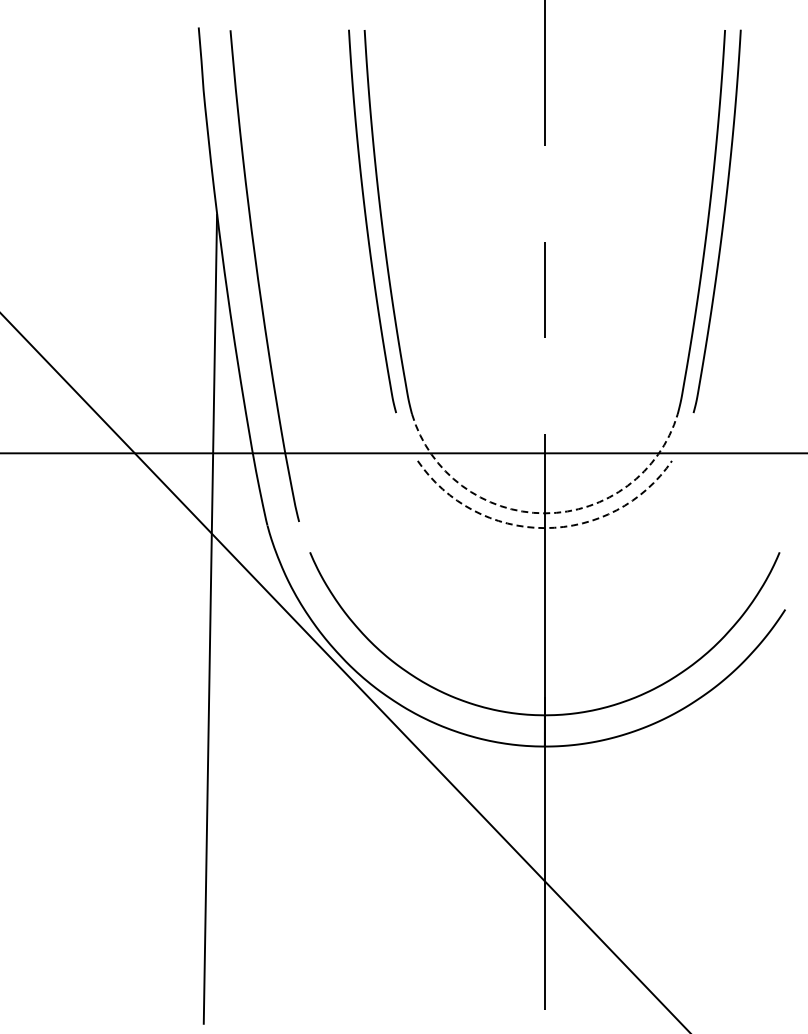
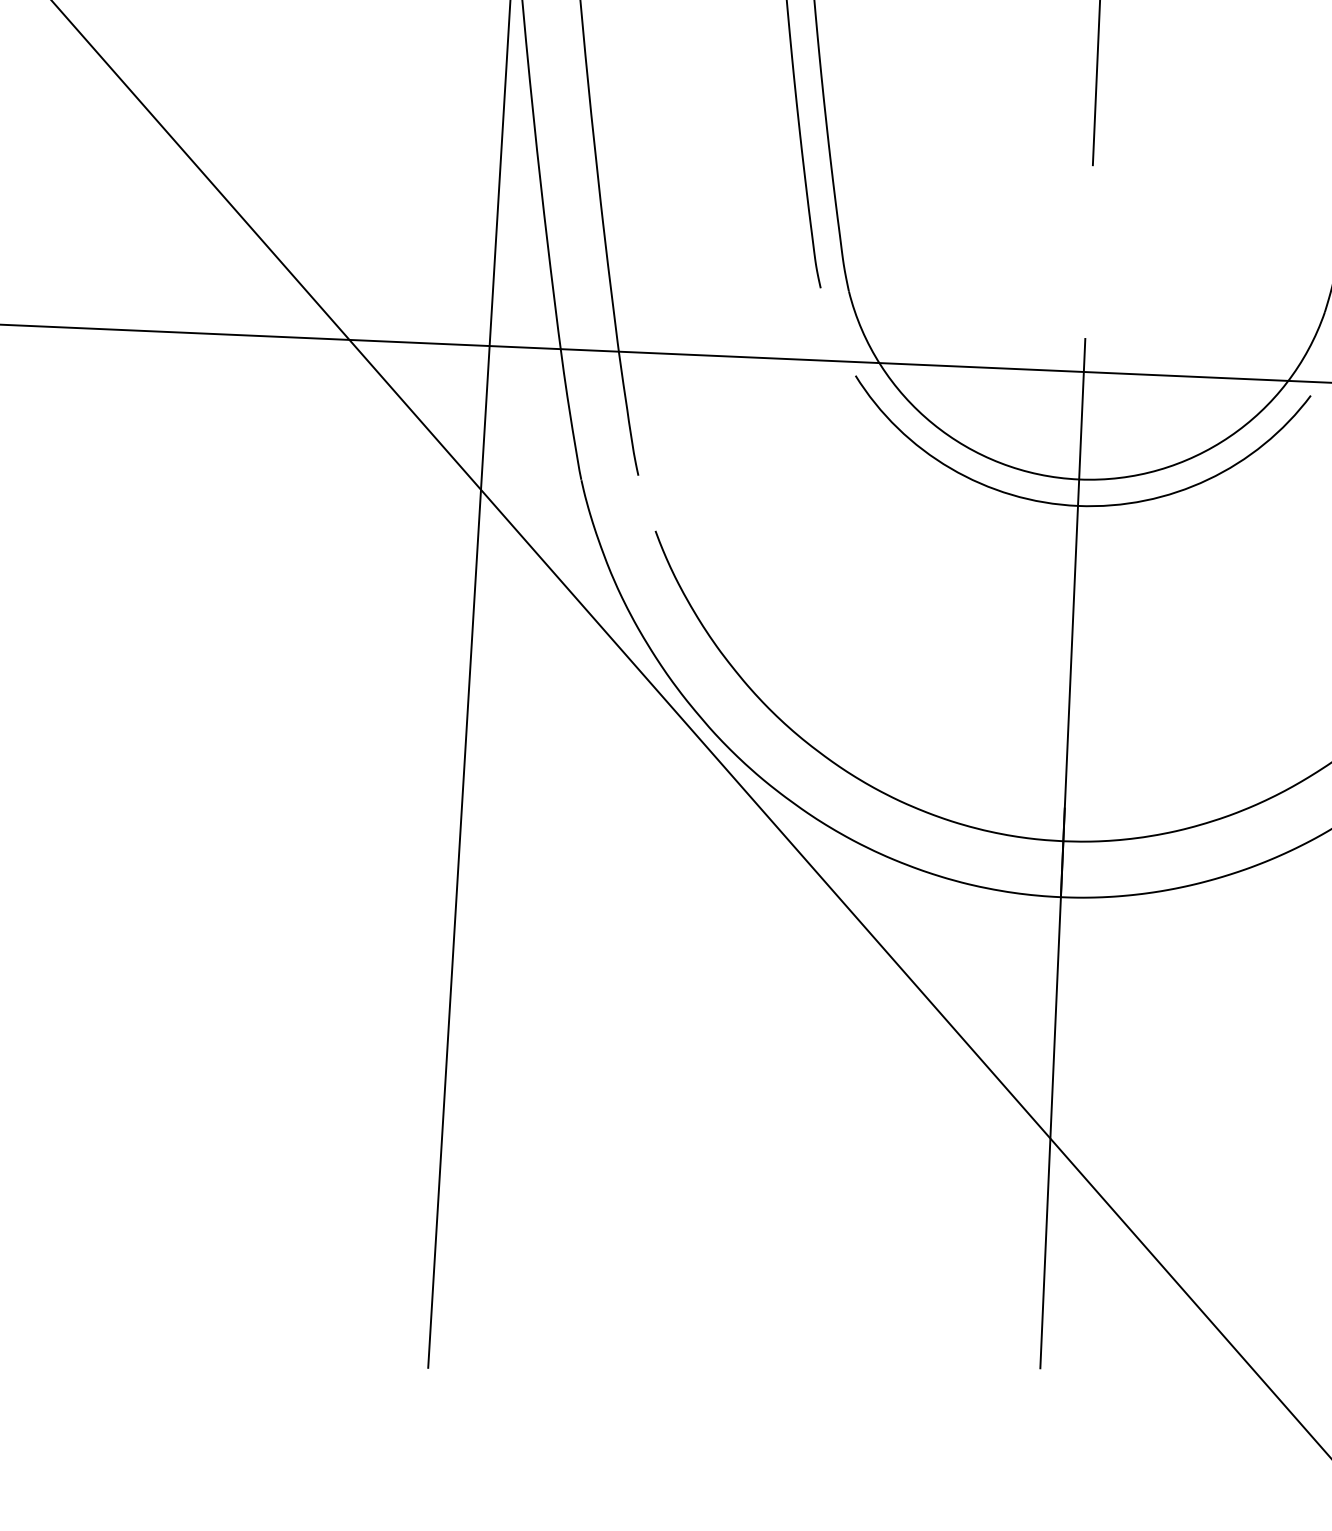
arc: (544, 513) -> (1078, 479), dashed -> solid
arc: (544, 528) -> (1077, 506), dashed -> solid

